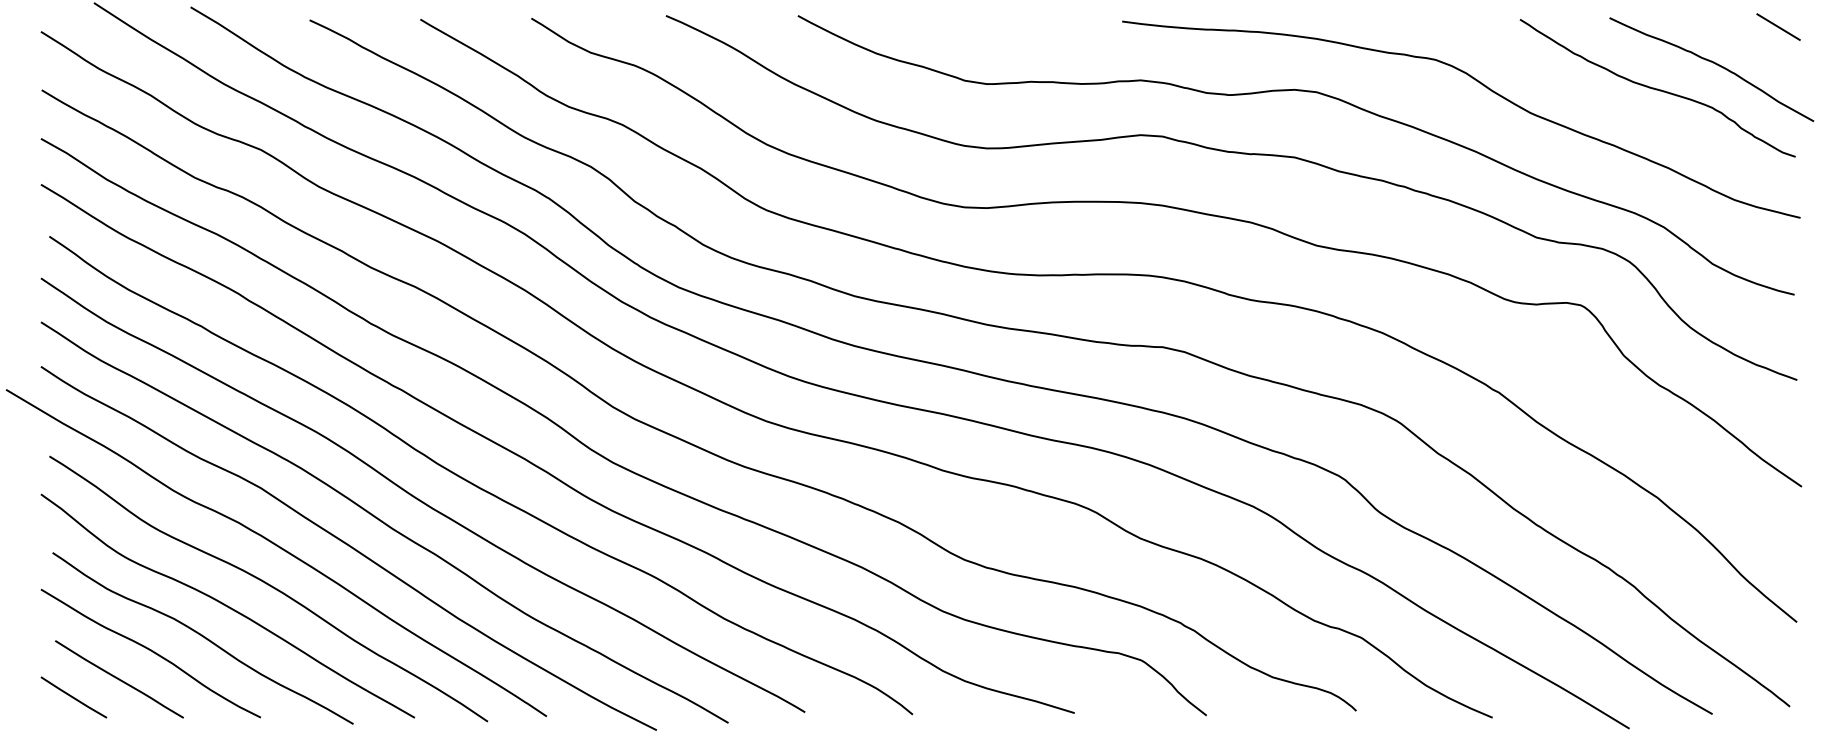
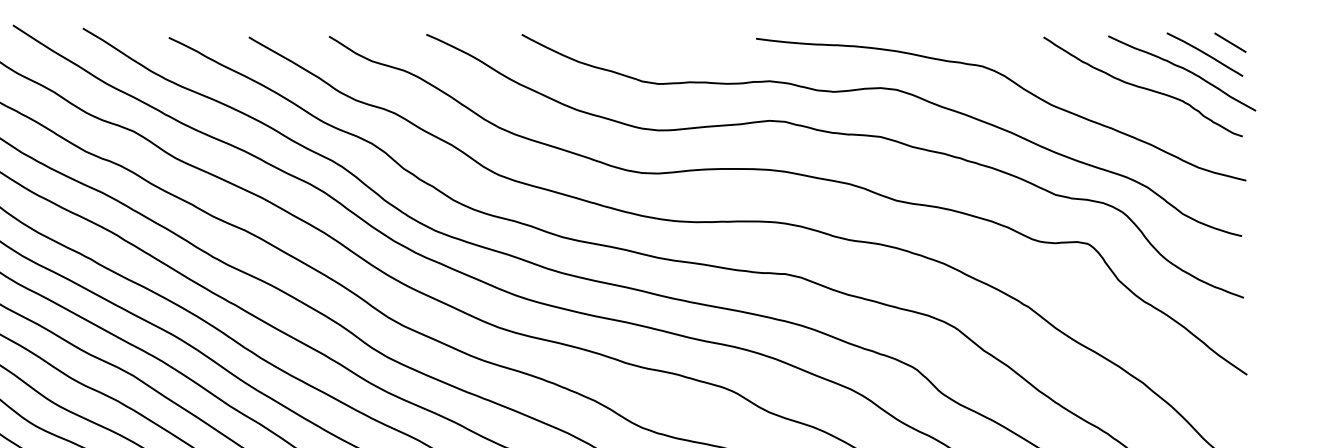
curve: (1743, 42) -> (1205, 53), added

